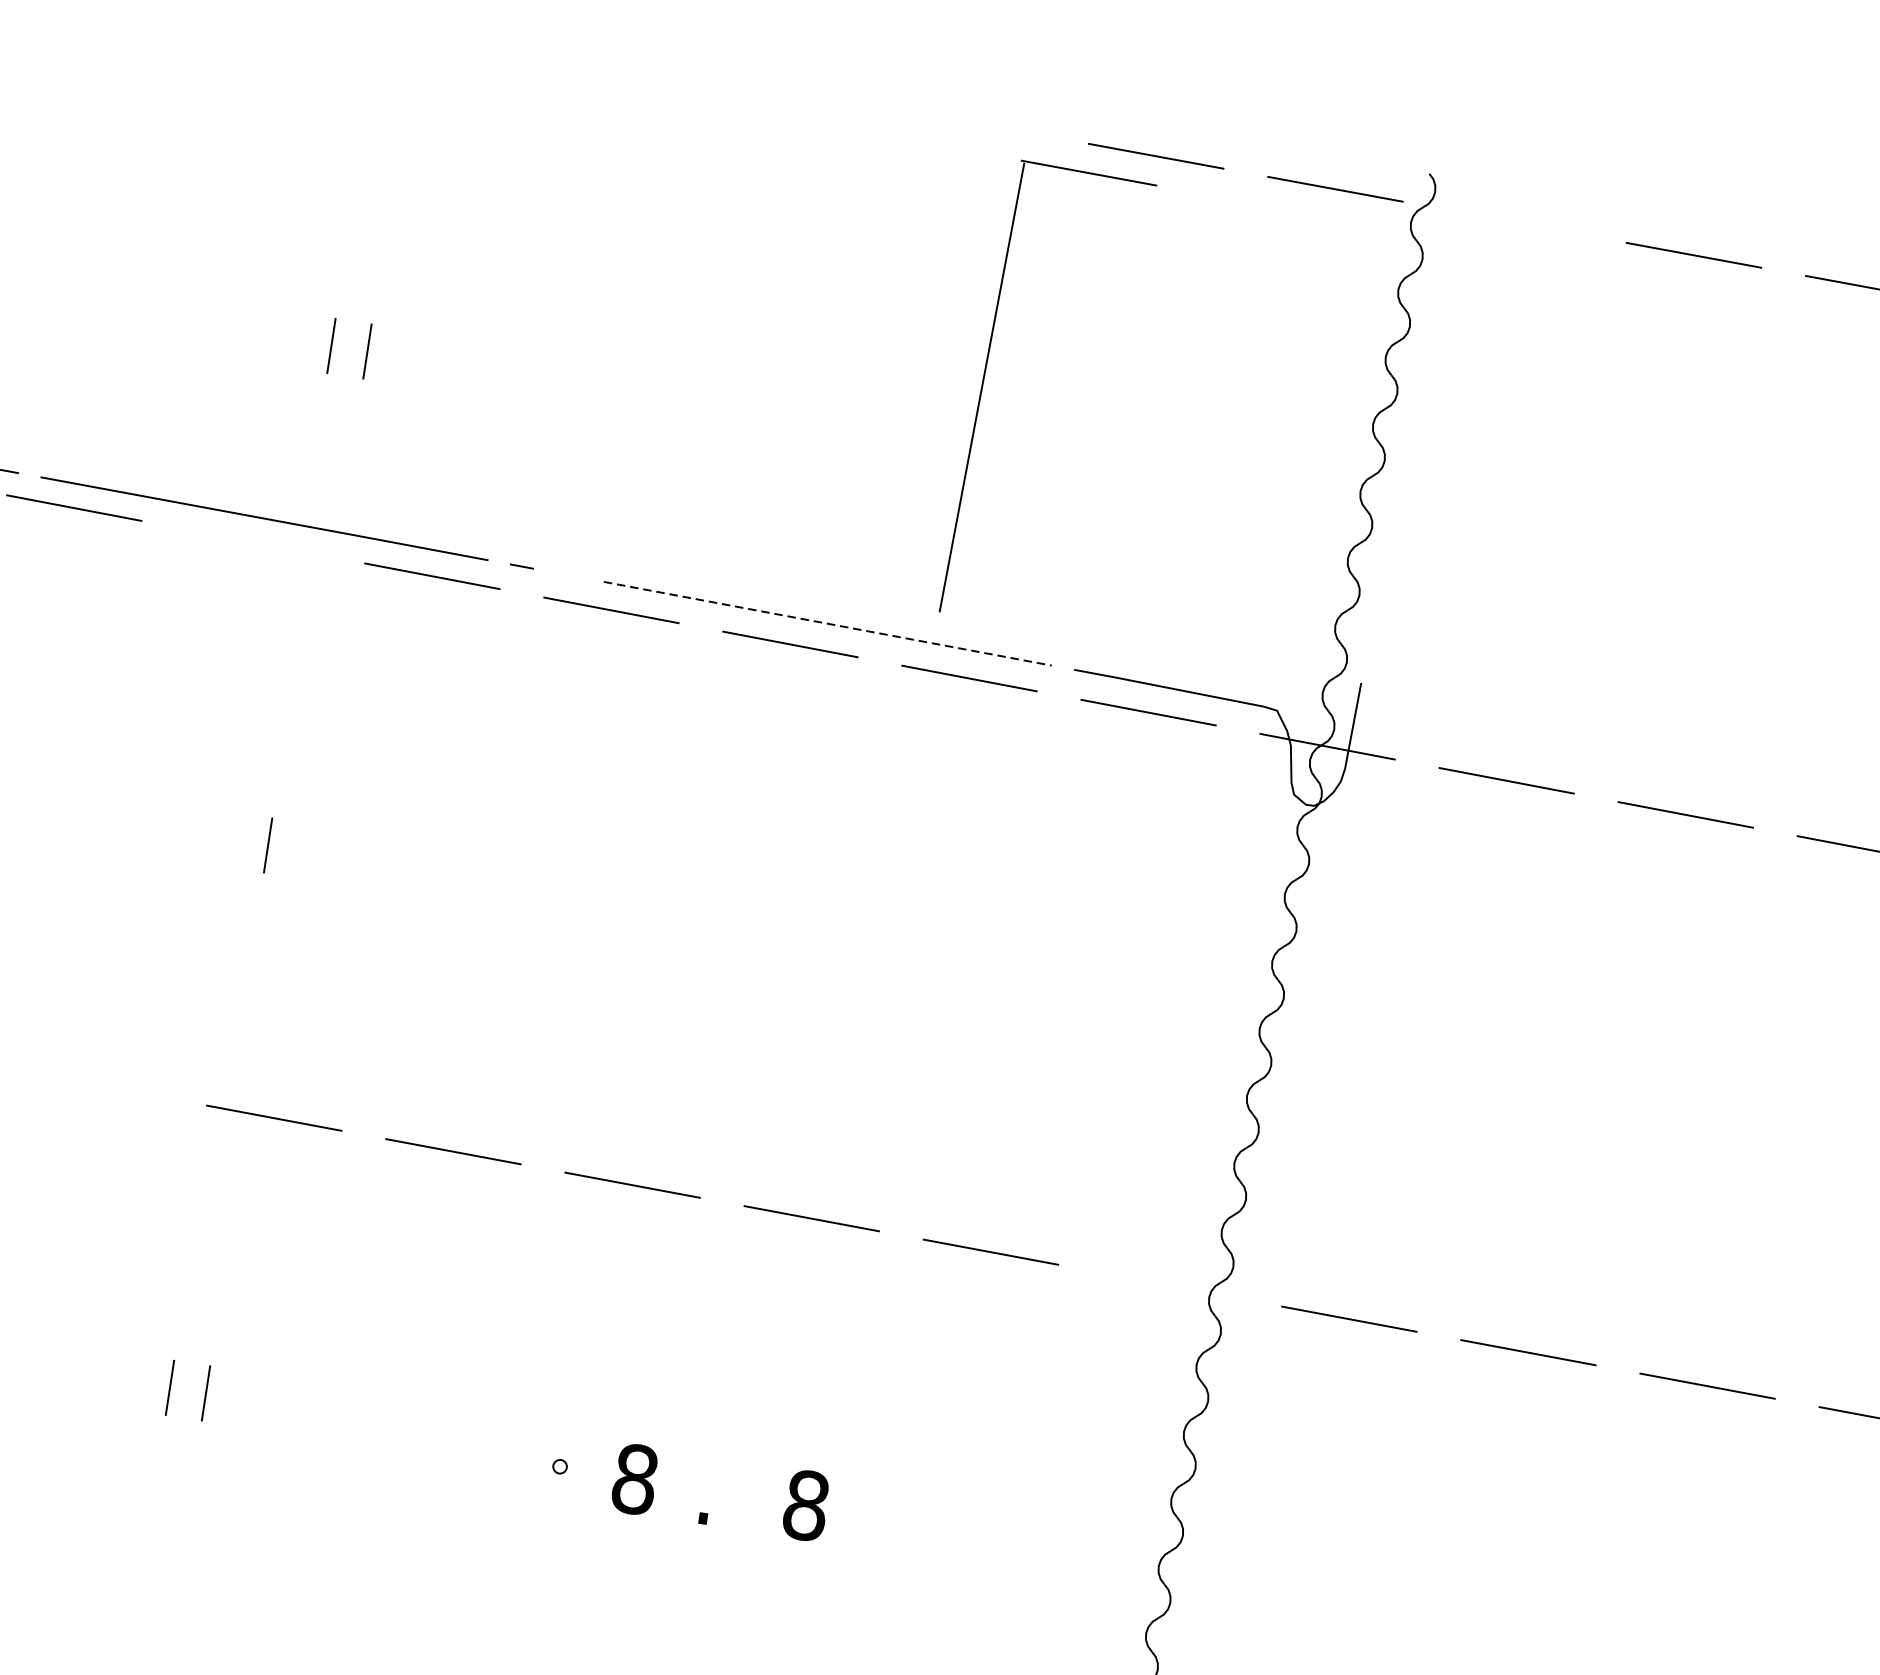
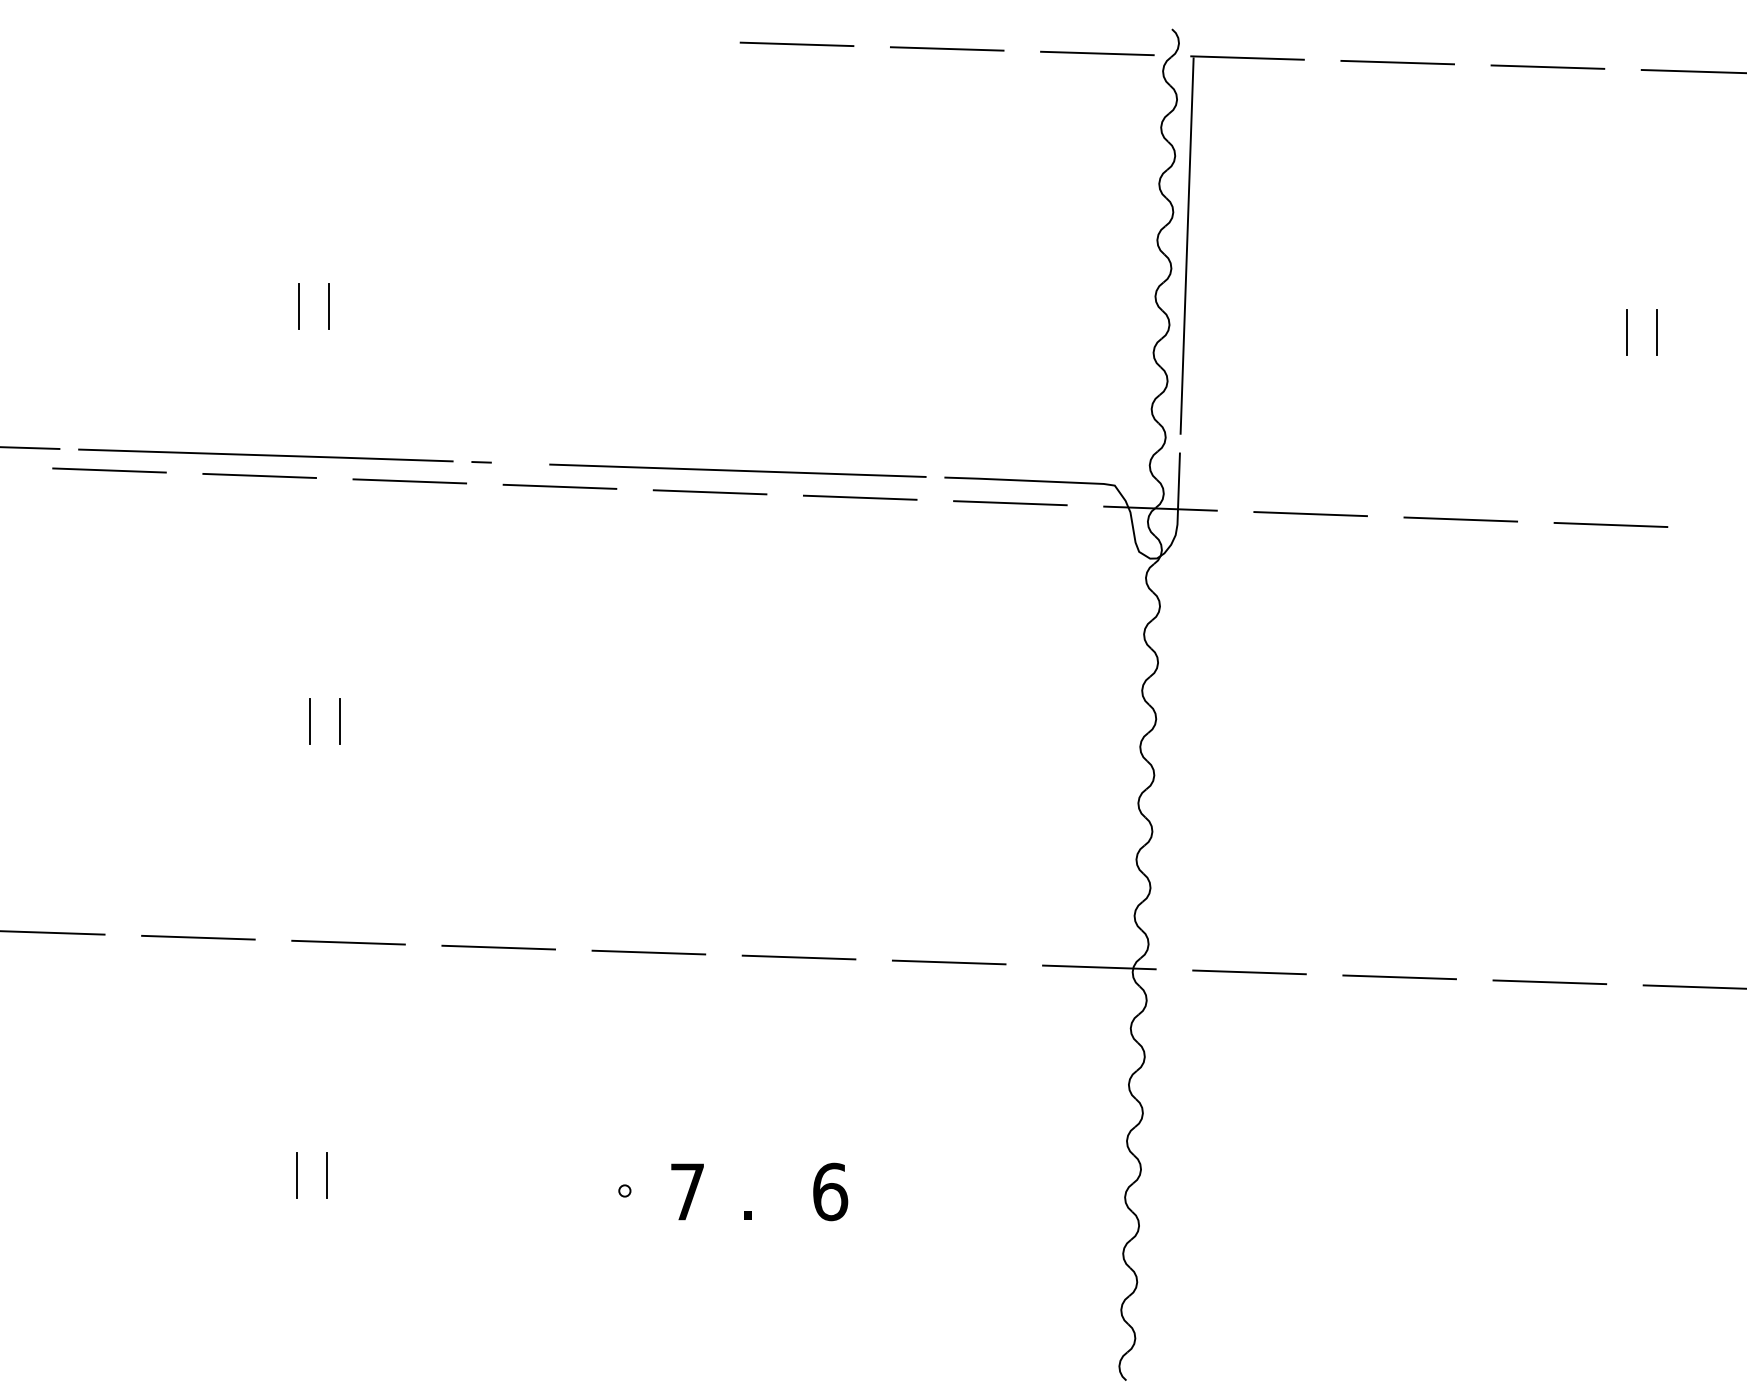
line: (976, 123) -> (796, 44), added
part: (983, 385) -> (1188, 244), moved
line: (253, 541) -> (259, 475), added
line: (827, 623) -> (737, 470), dashed -> solid
line: (304, 850) -> (339, 720), added
line: (95, 1084) -> (198, 937), added
line: (1170, 1285) -> (1099, 967), added
text: (635, 1478) -> (687, 1191), 8 -> 7
text: (806, 1505) -> (830, 1191), 8 -> 6

